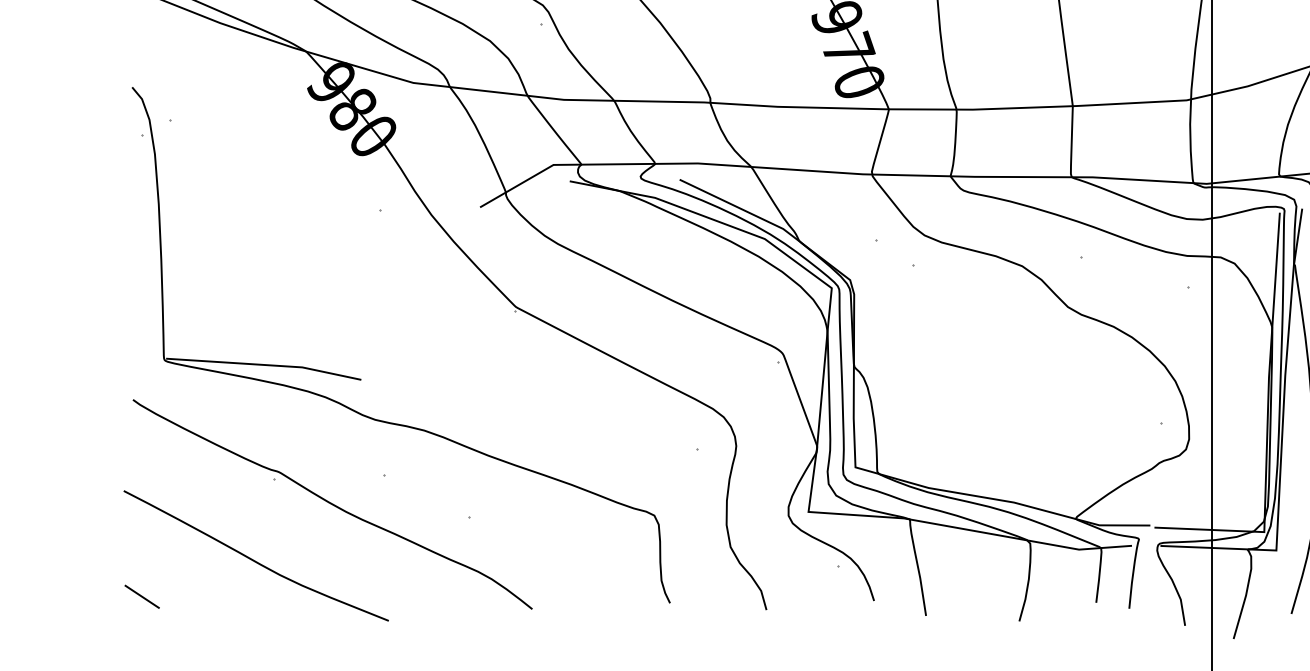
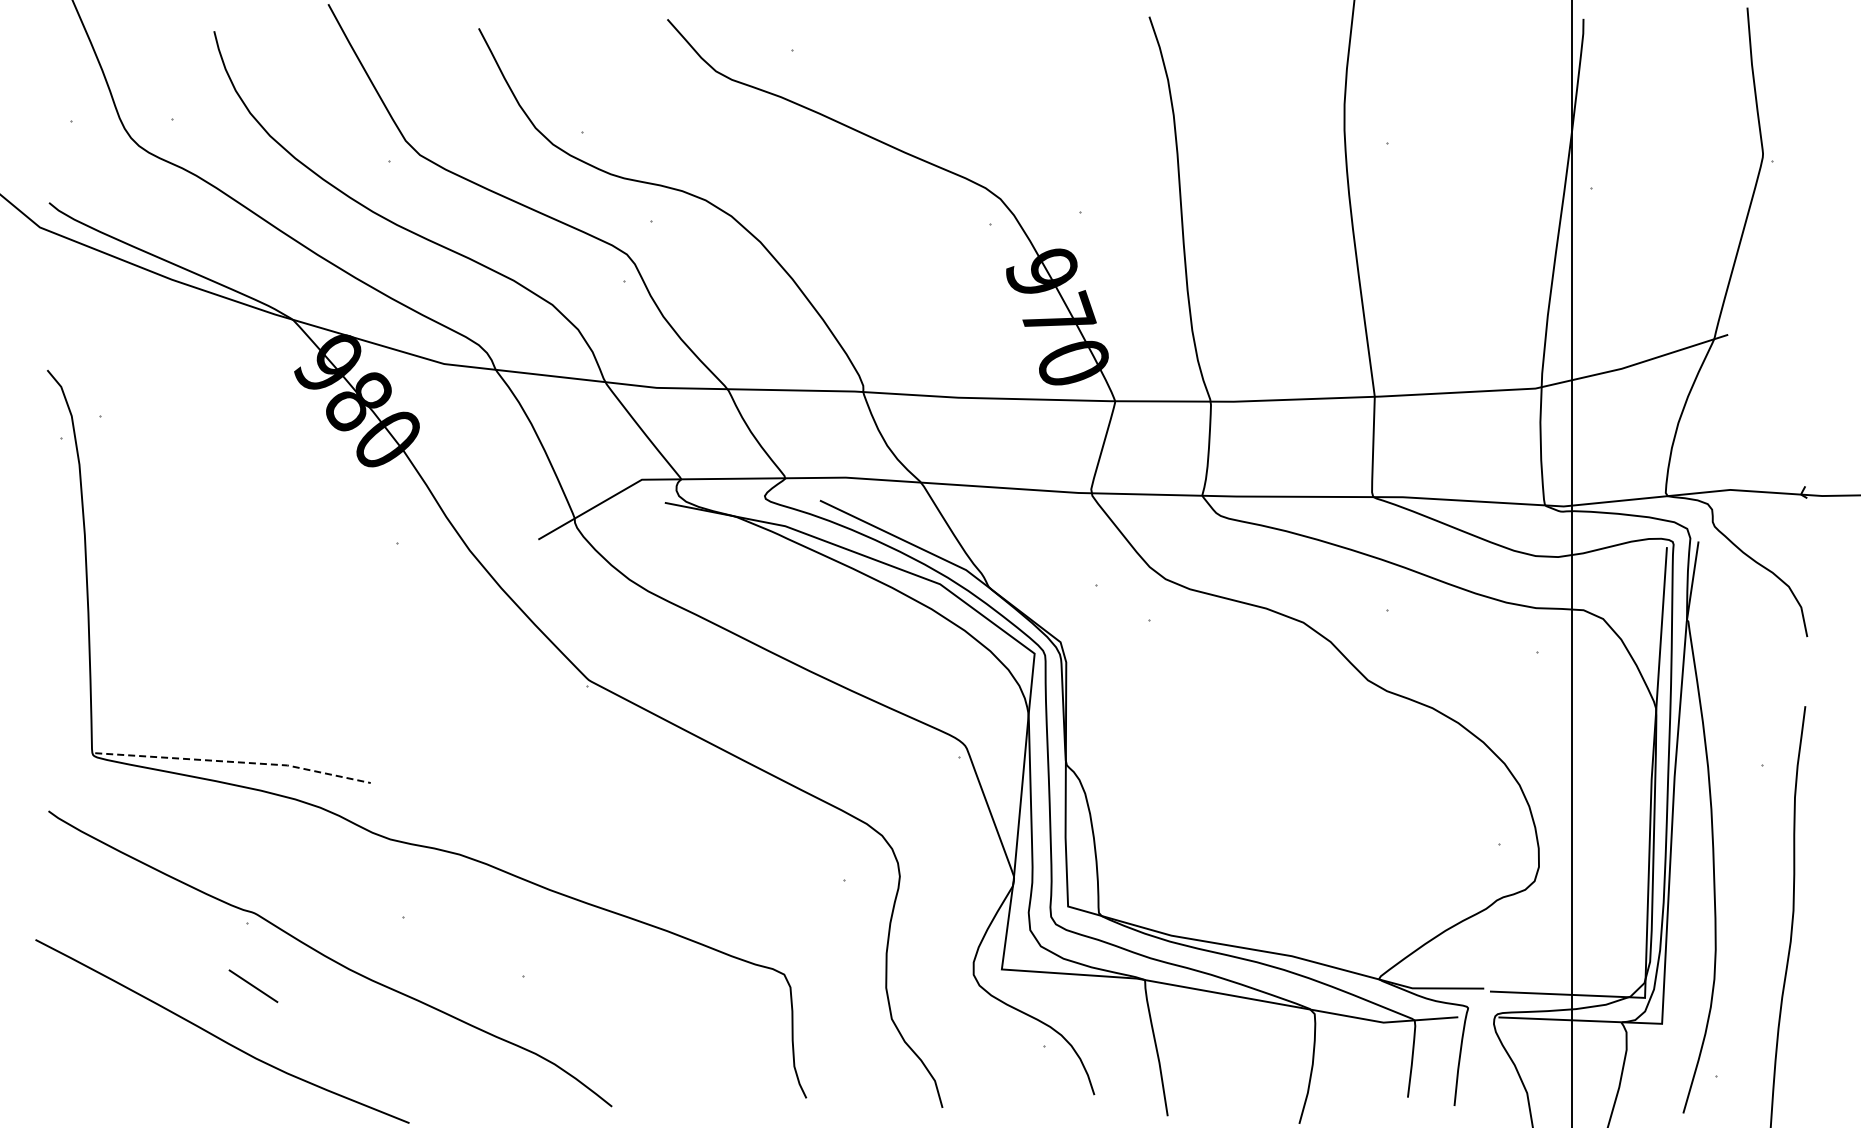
line: (264, 365) -> (234, 762), solid -> dashed
line: (142, 597) -> (253, 986), moved

